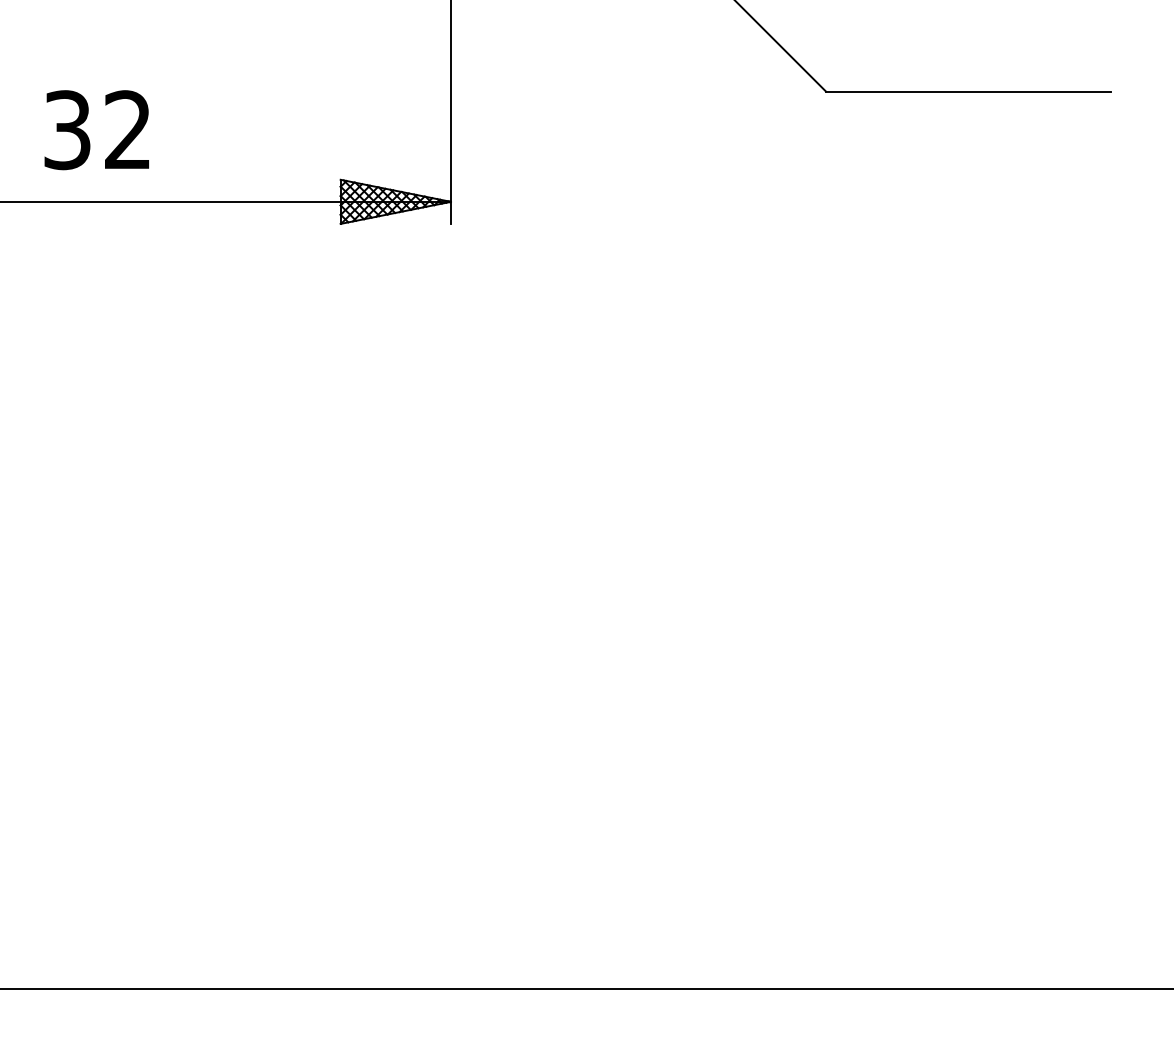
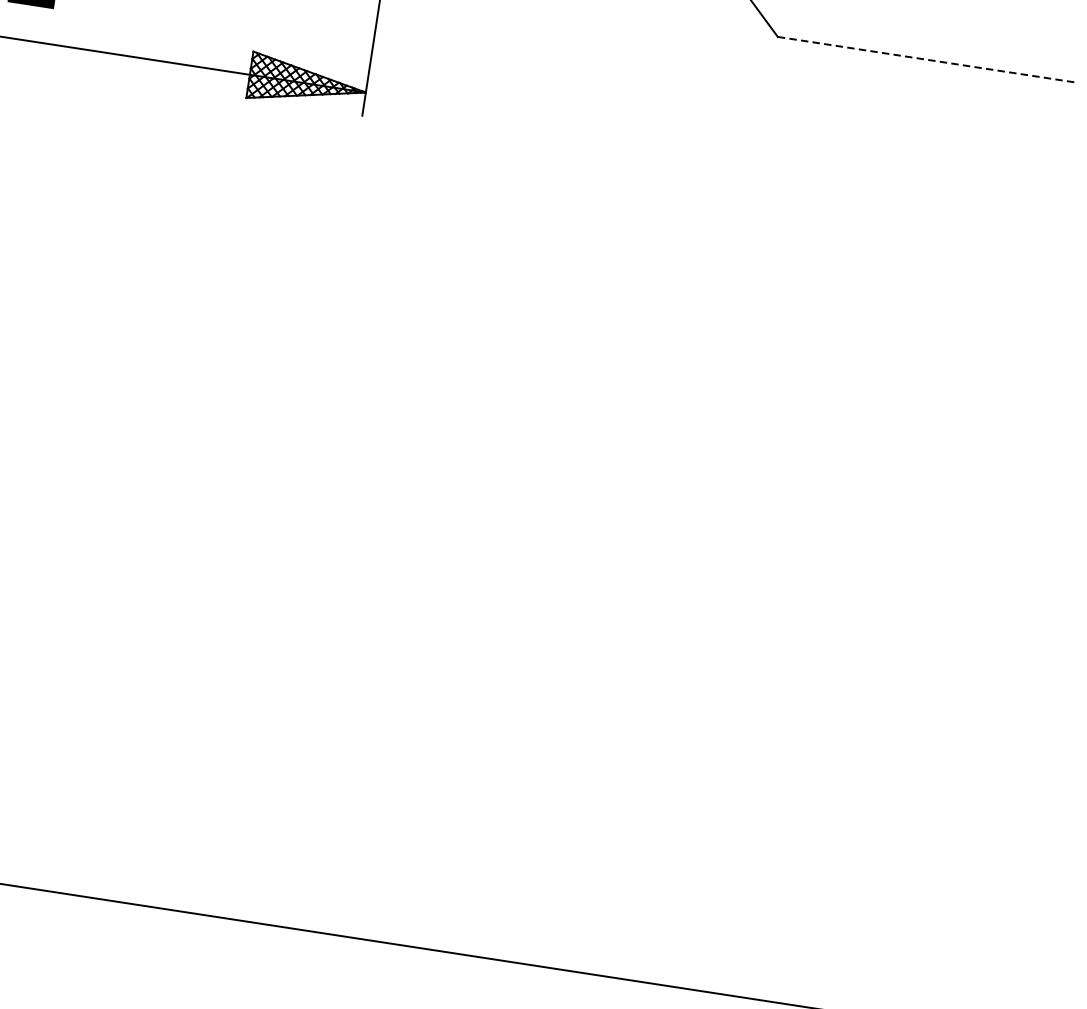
line: (968, 91) -> (927, 59), solid -> dashed

